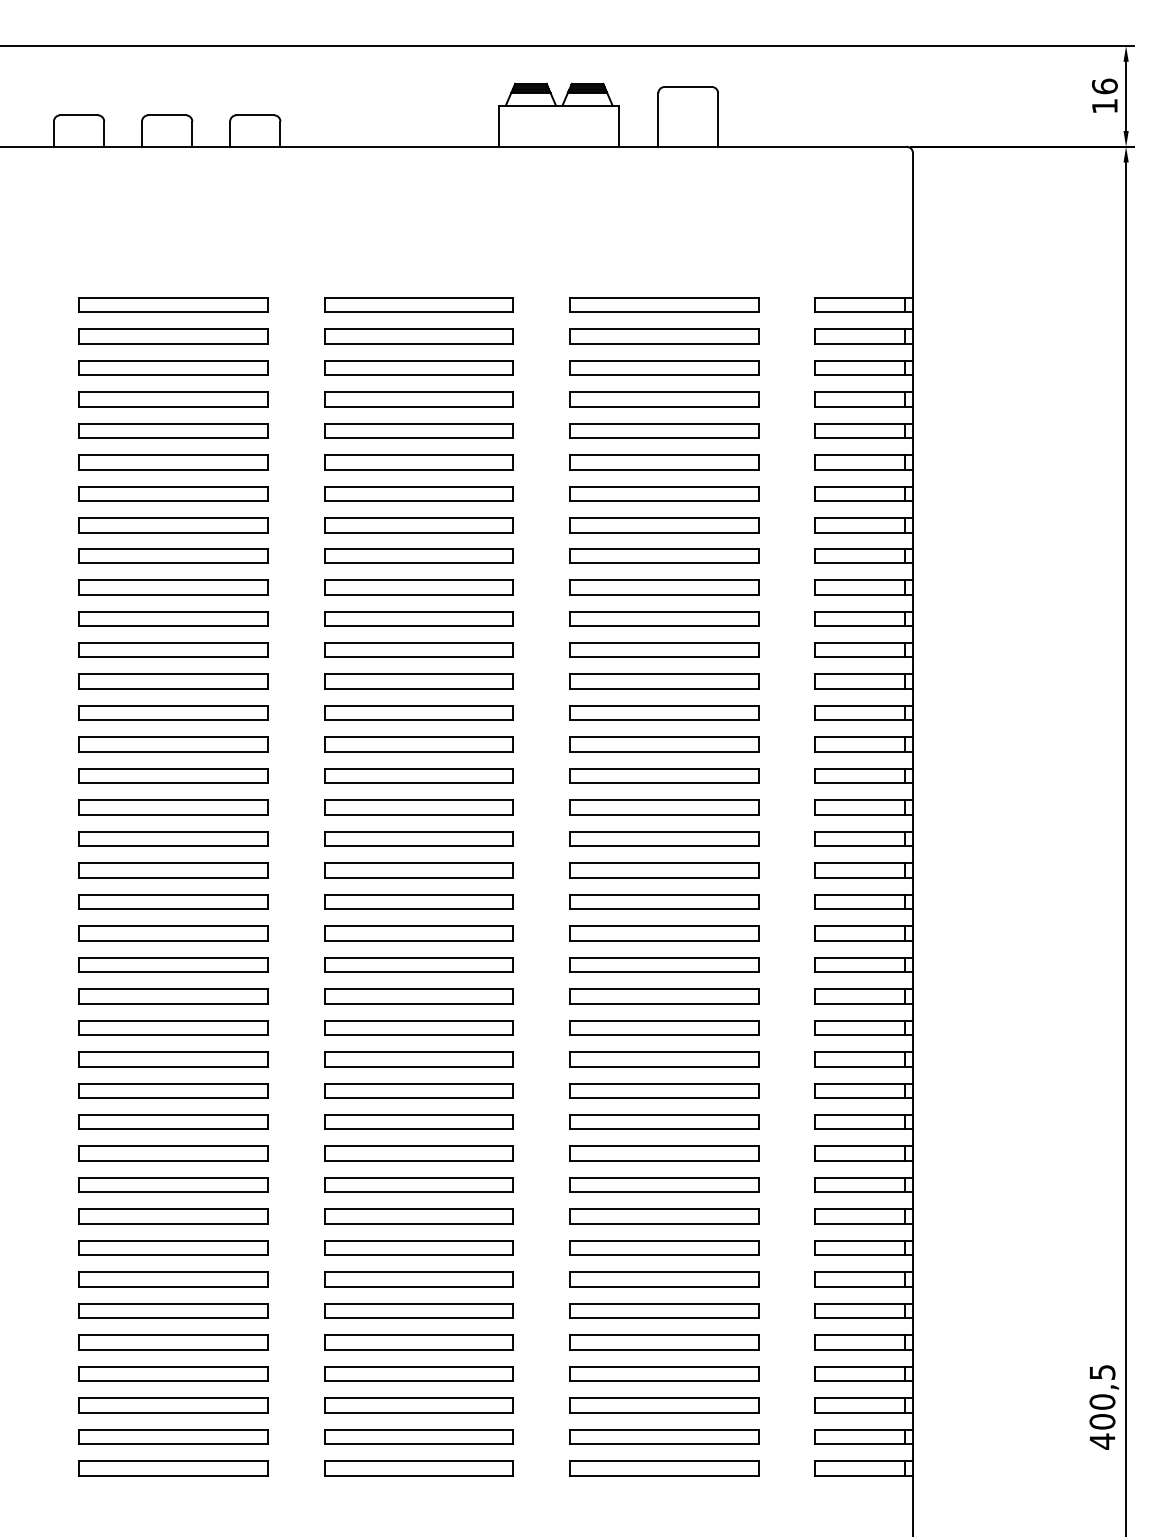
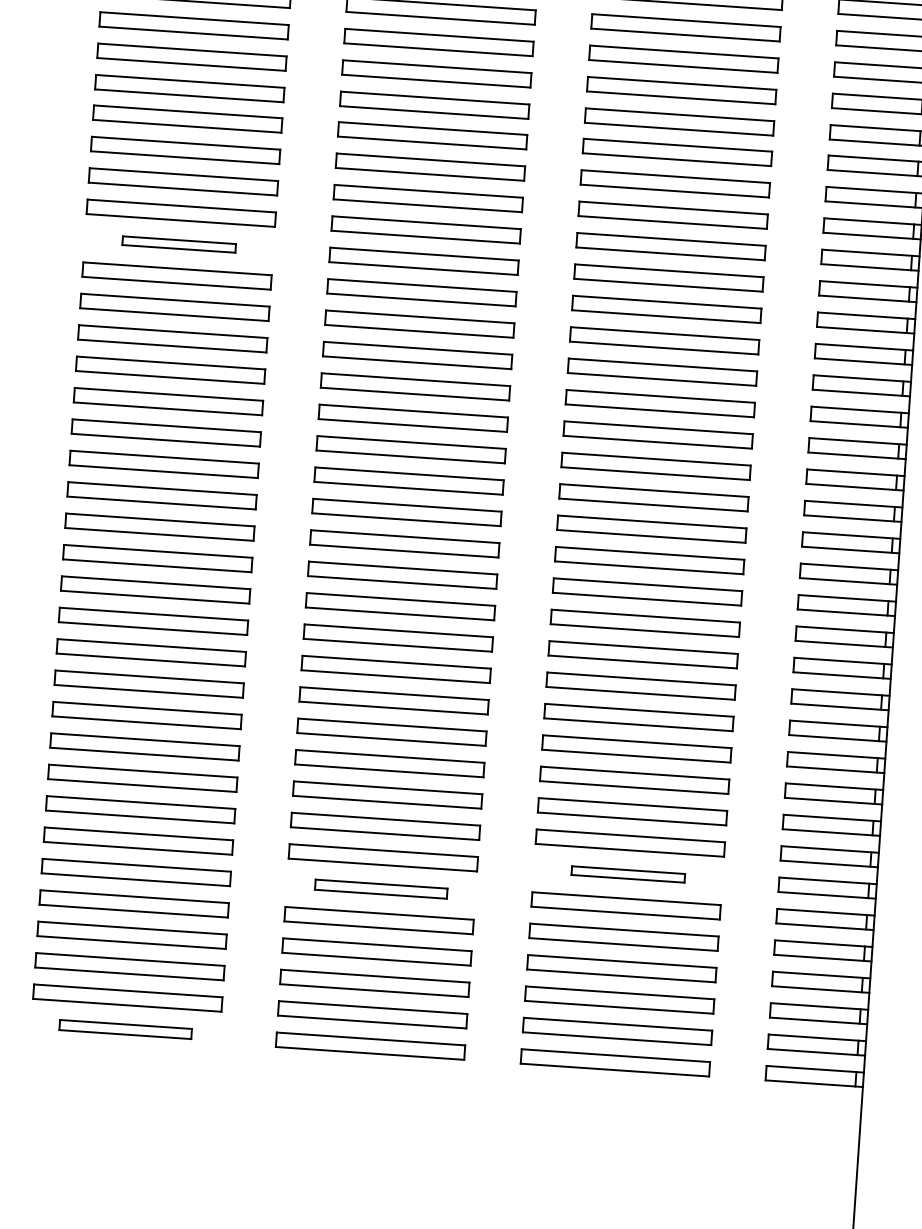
part: (173, 681) -> (179, 244), size x0.6
part: (664, 1279) -> (628, 874), size x0.6
part: (418, 1310) -> (380, 888), size x0.7
part: (173, 1468) -> (125, 1029), size x0.7

